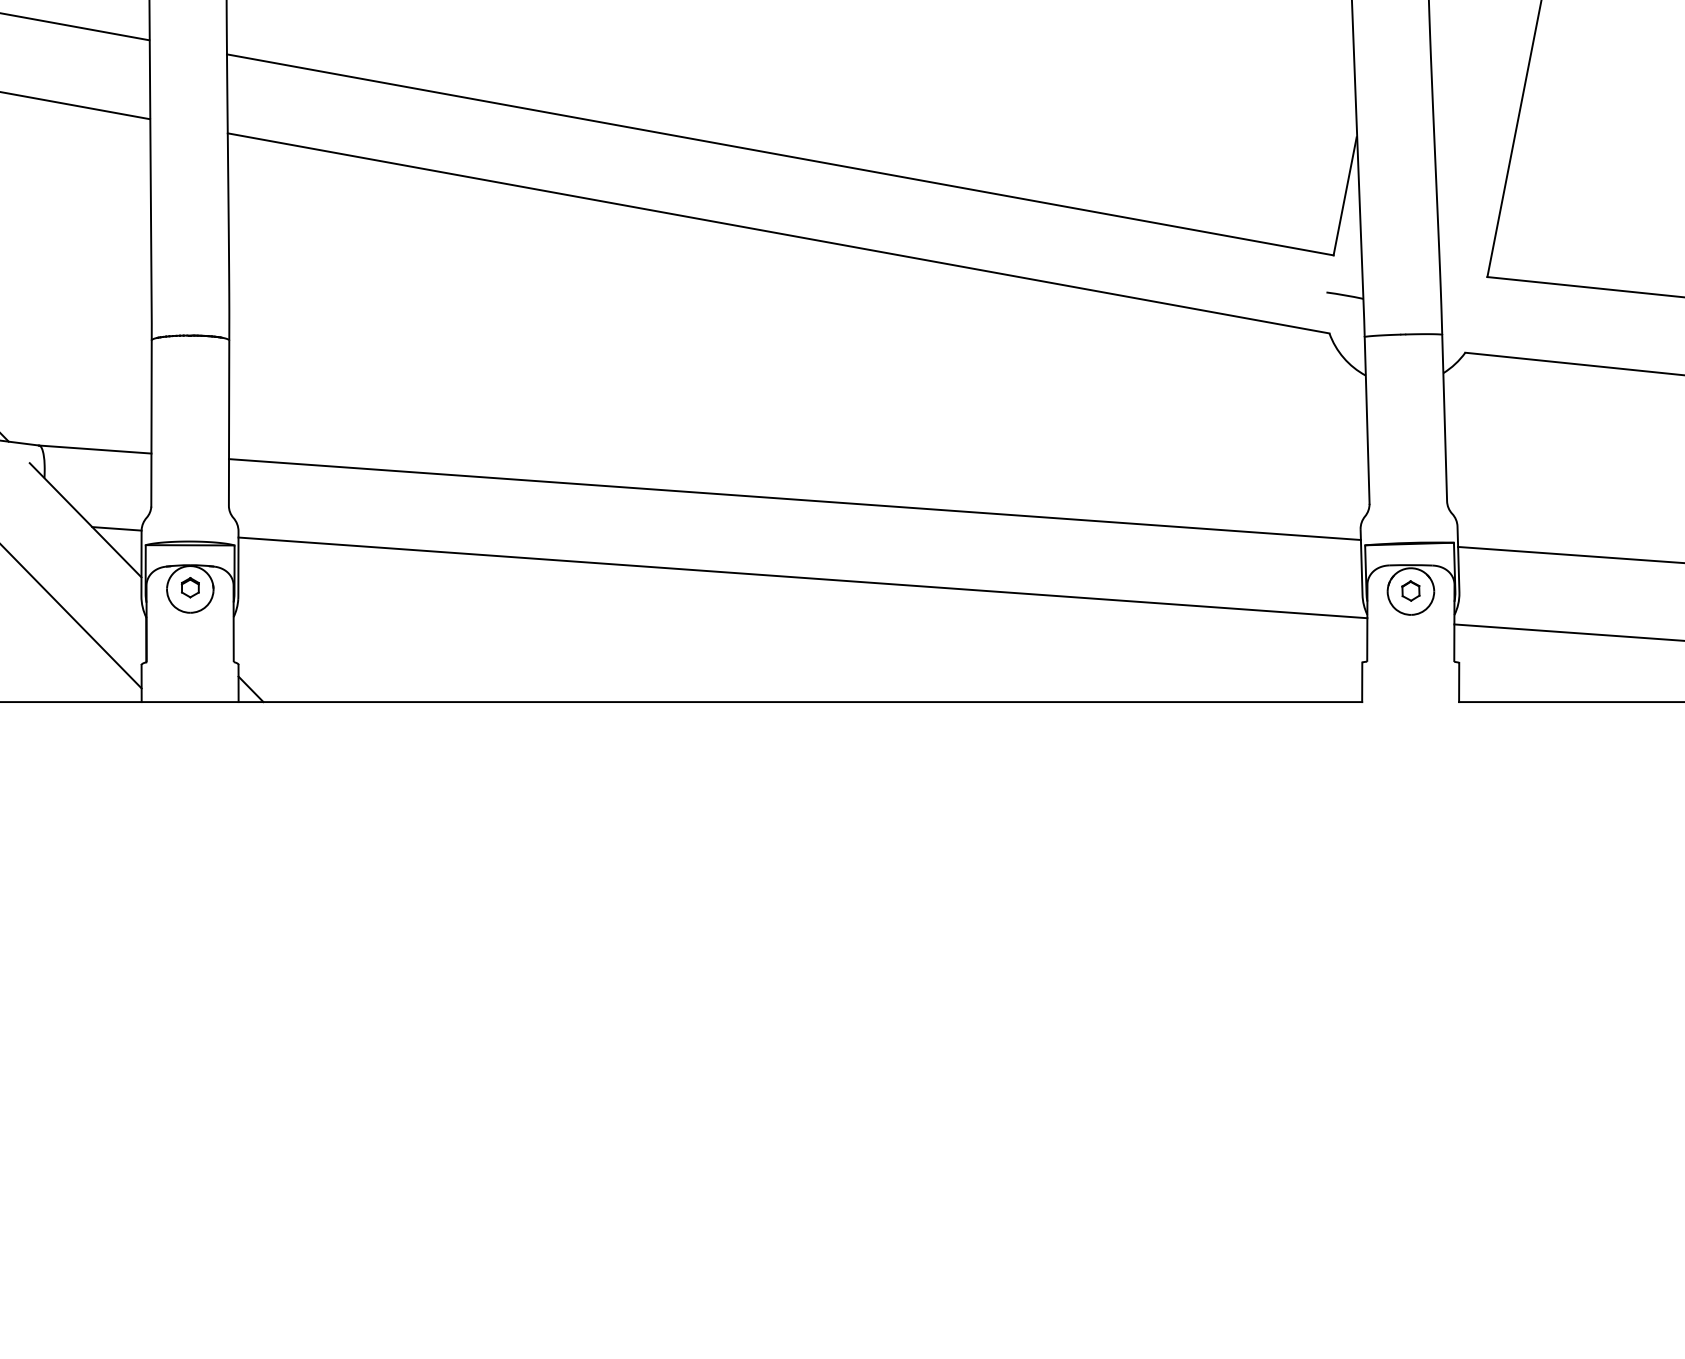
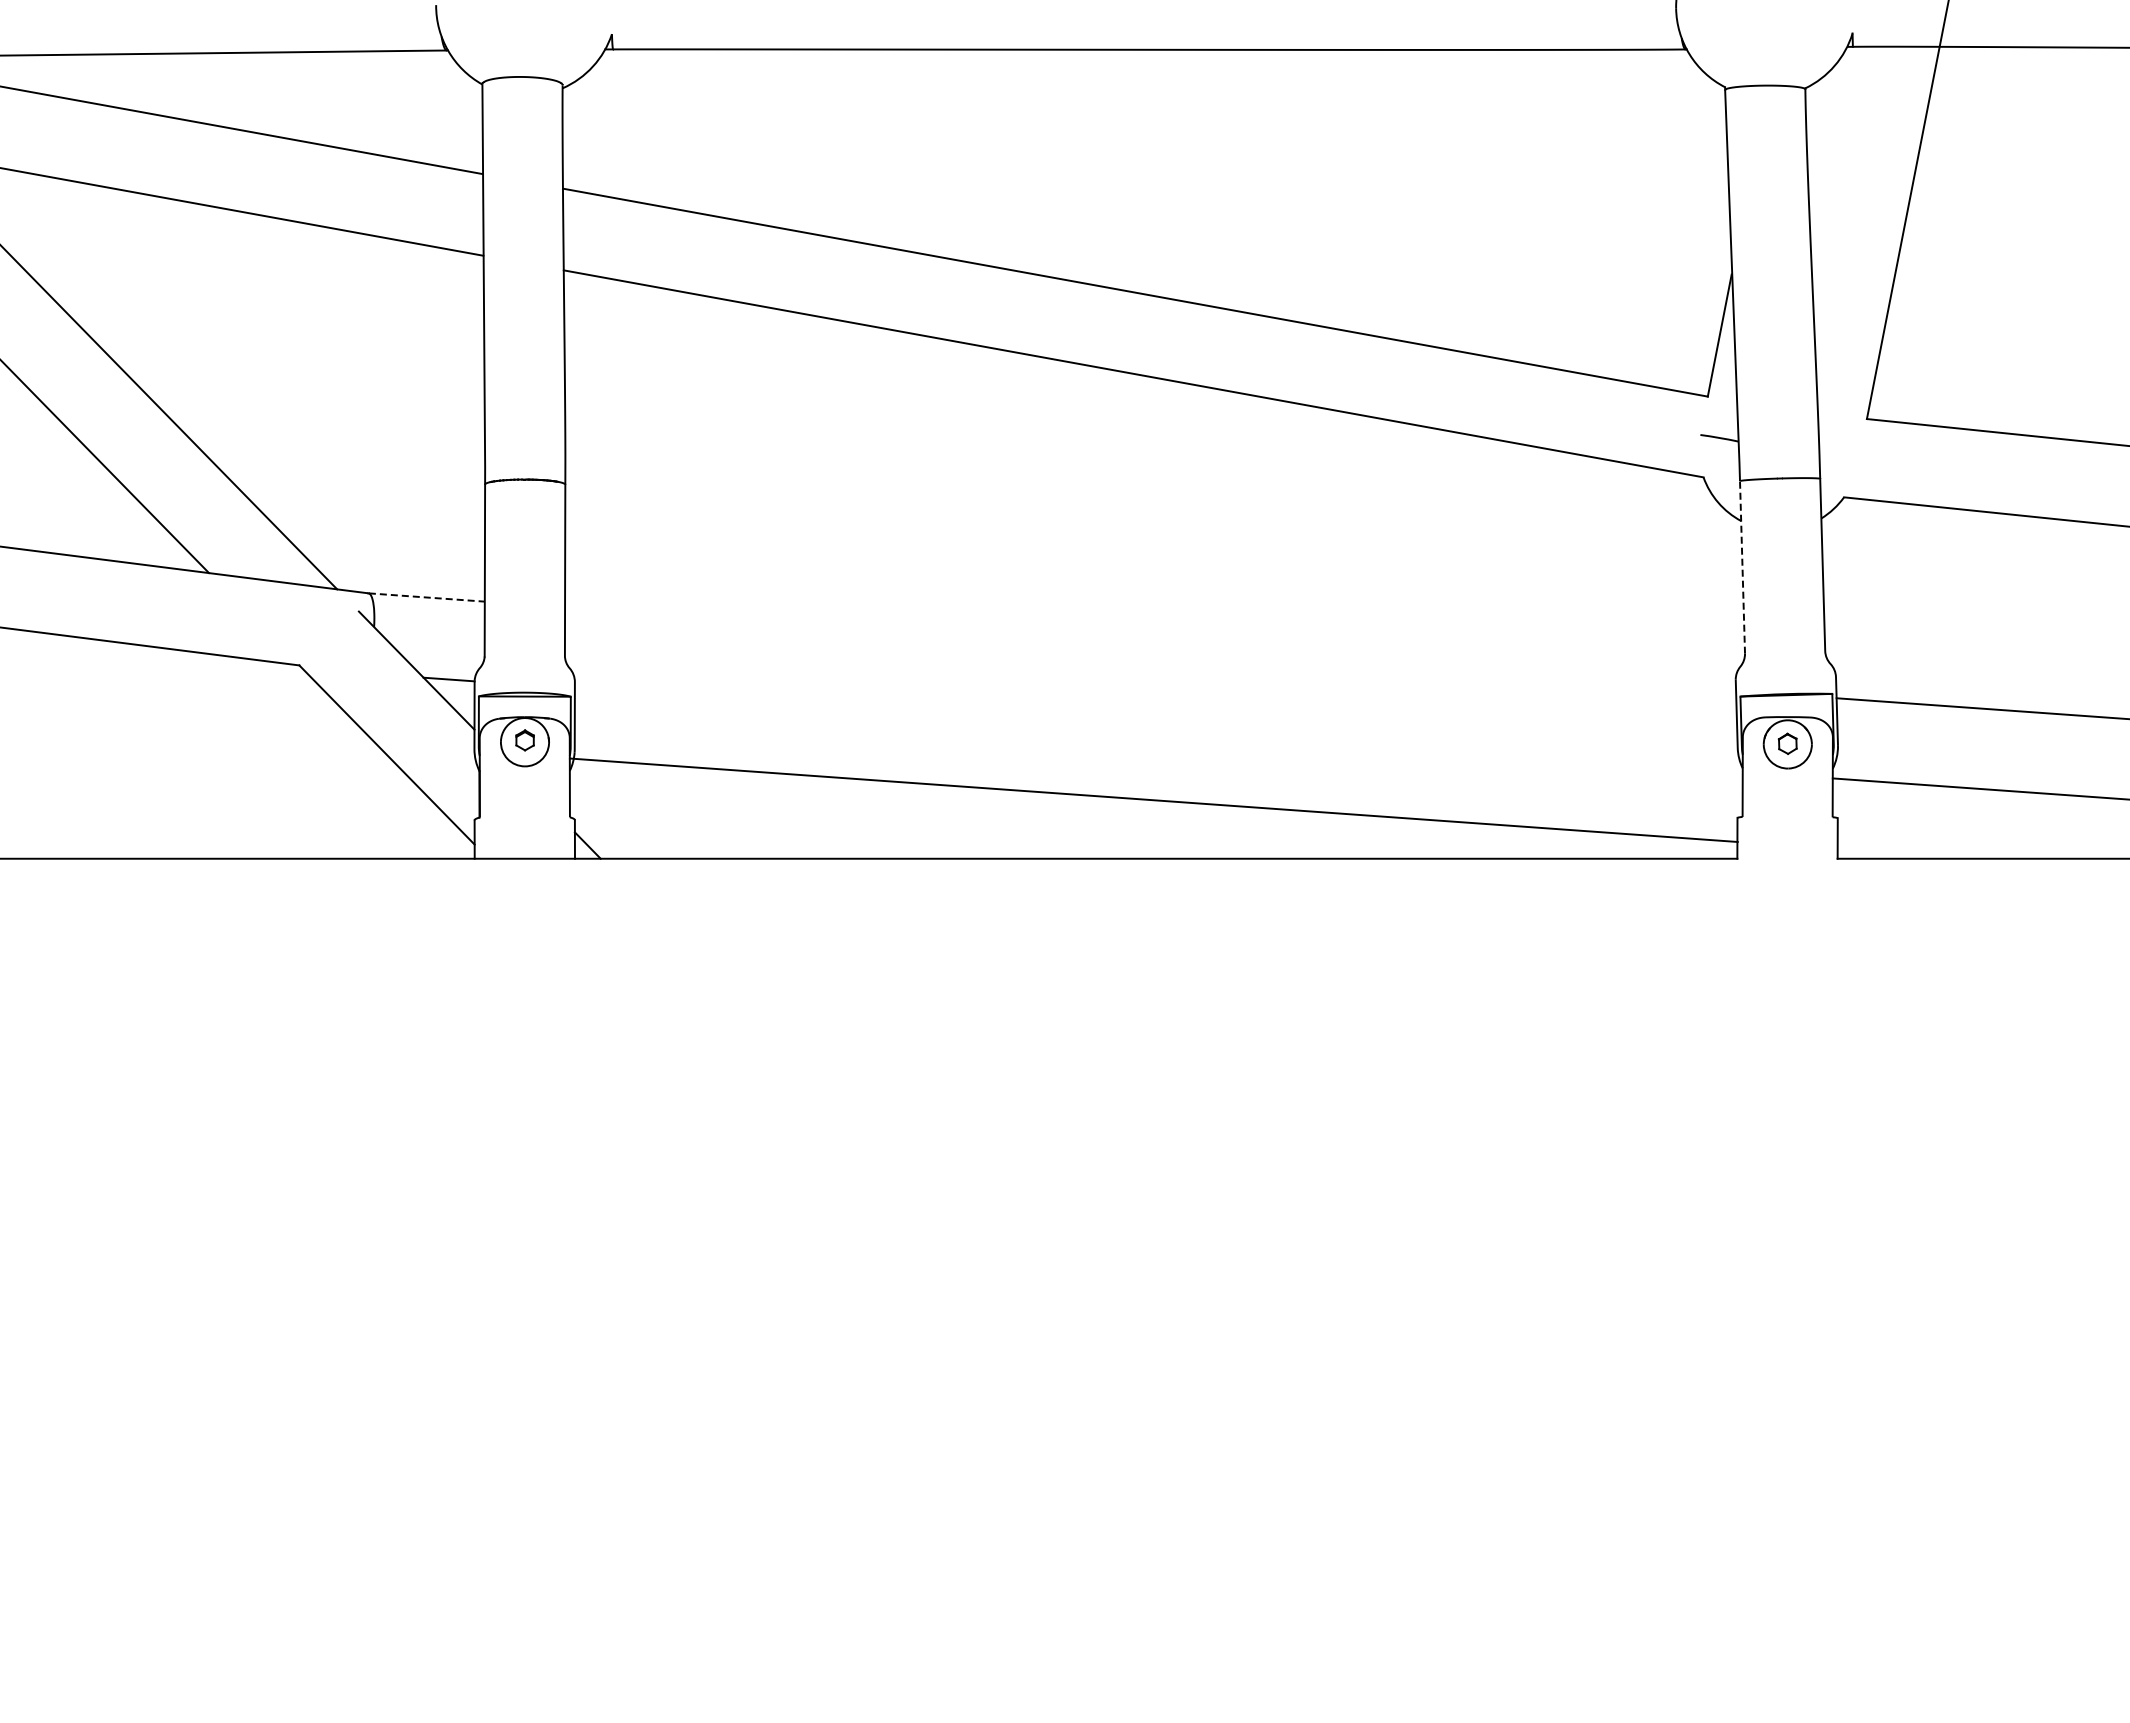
line: (1367, 419) -> (1742, 566), solid -> dashed
line: (96, 449) -> (427, 597), solid -> dashed
line: (794, 499) -> (1150, 649), removed
line: (802, 577) -> (1153, 799), moved

